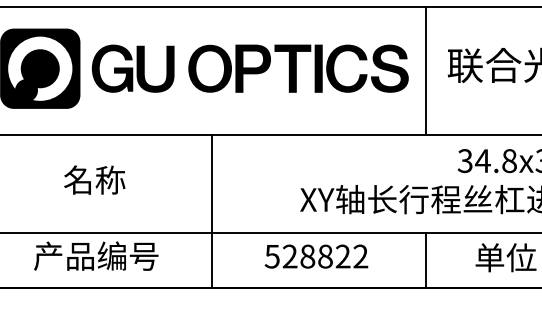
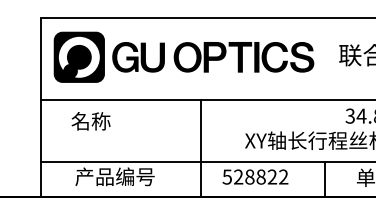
line: (426, 70) -> (325, 58), removed
text: (93, 180) -> (90, 121), moved
line: (211, 210) -> (200, 147), moved

